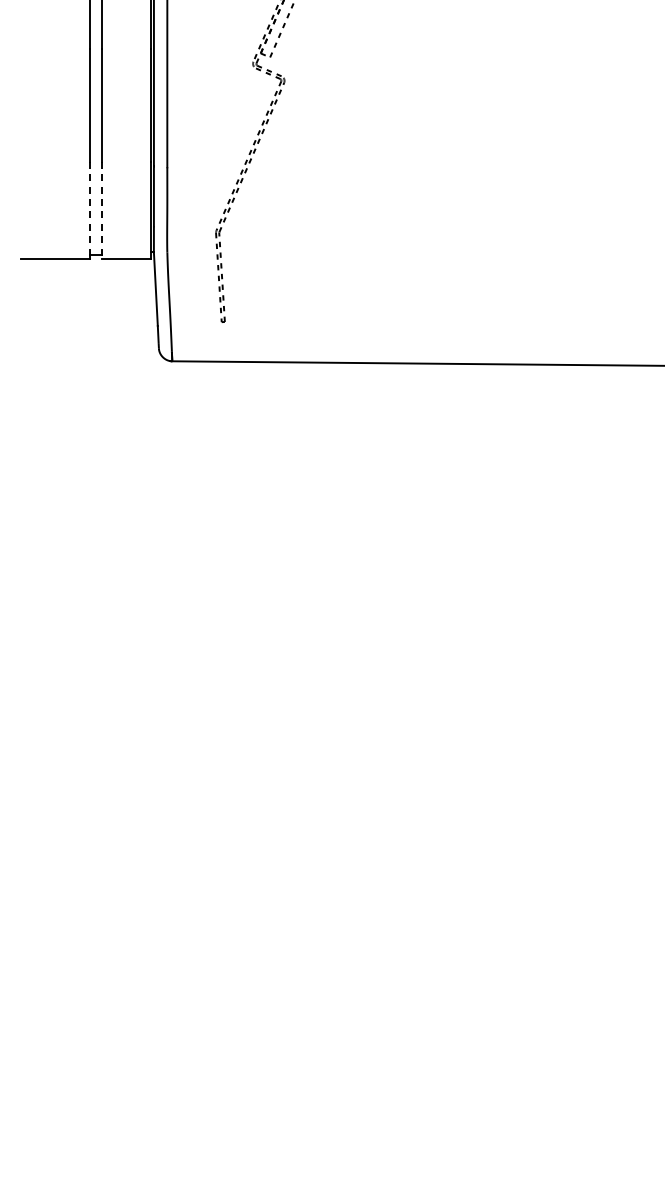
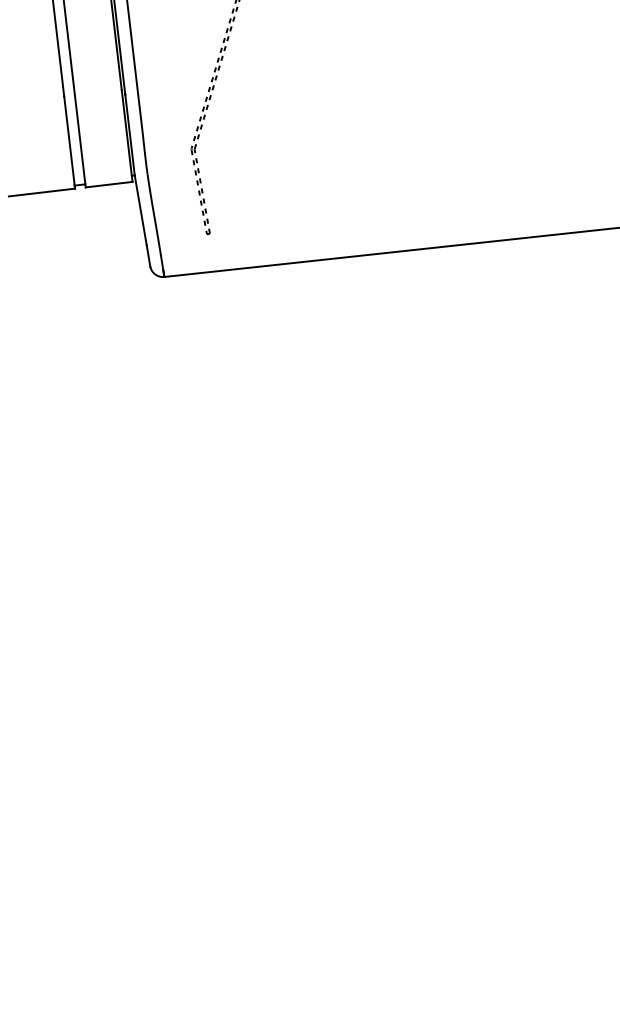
line: (90, 210) -> (69, 142), dashed -> solid
line: (101, 210) -> (80, 141), dashed -> solid

